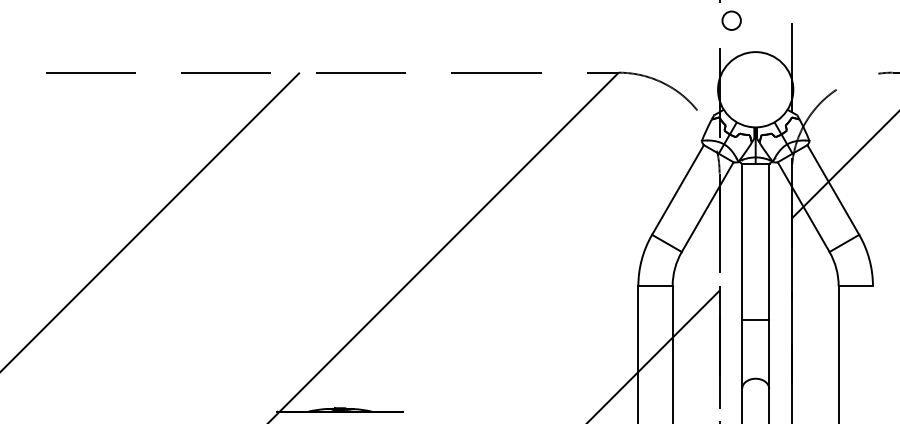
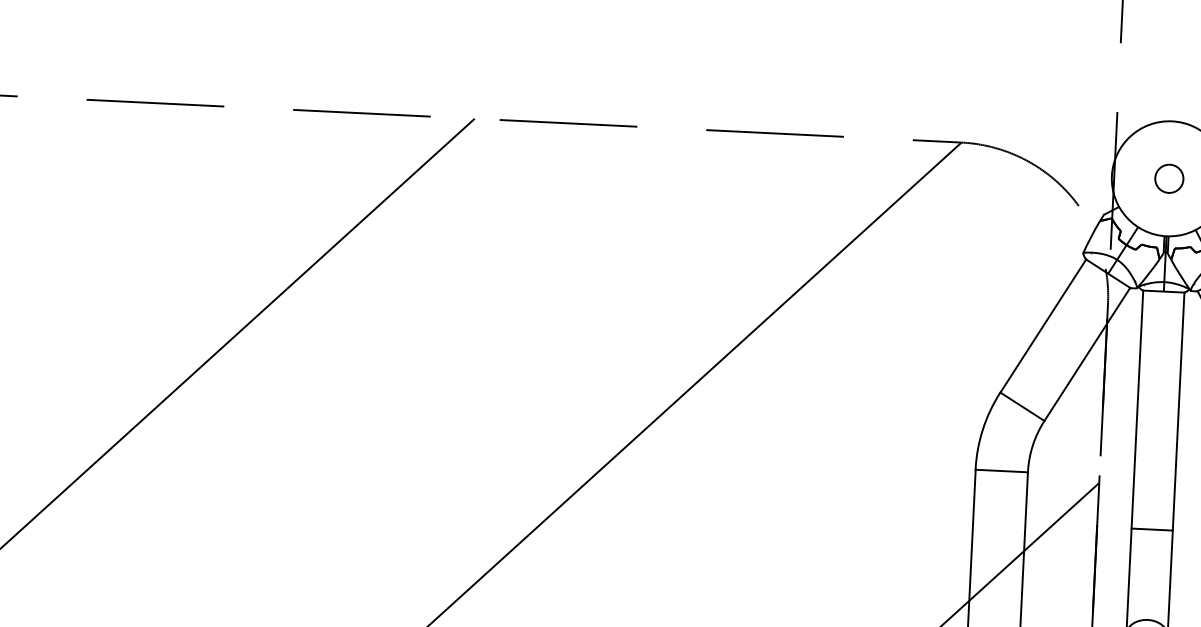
circle: (731, 20) -> (1169, 178), moved

